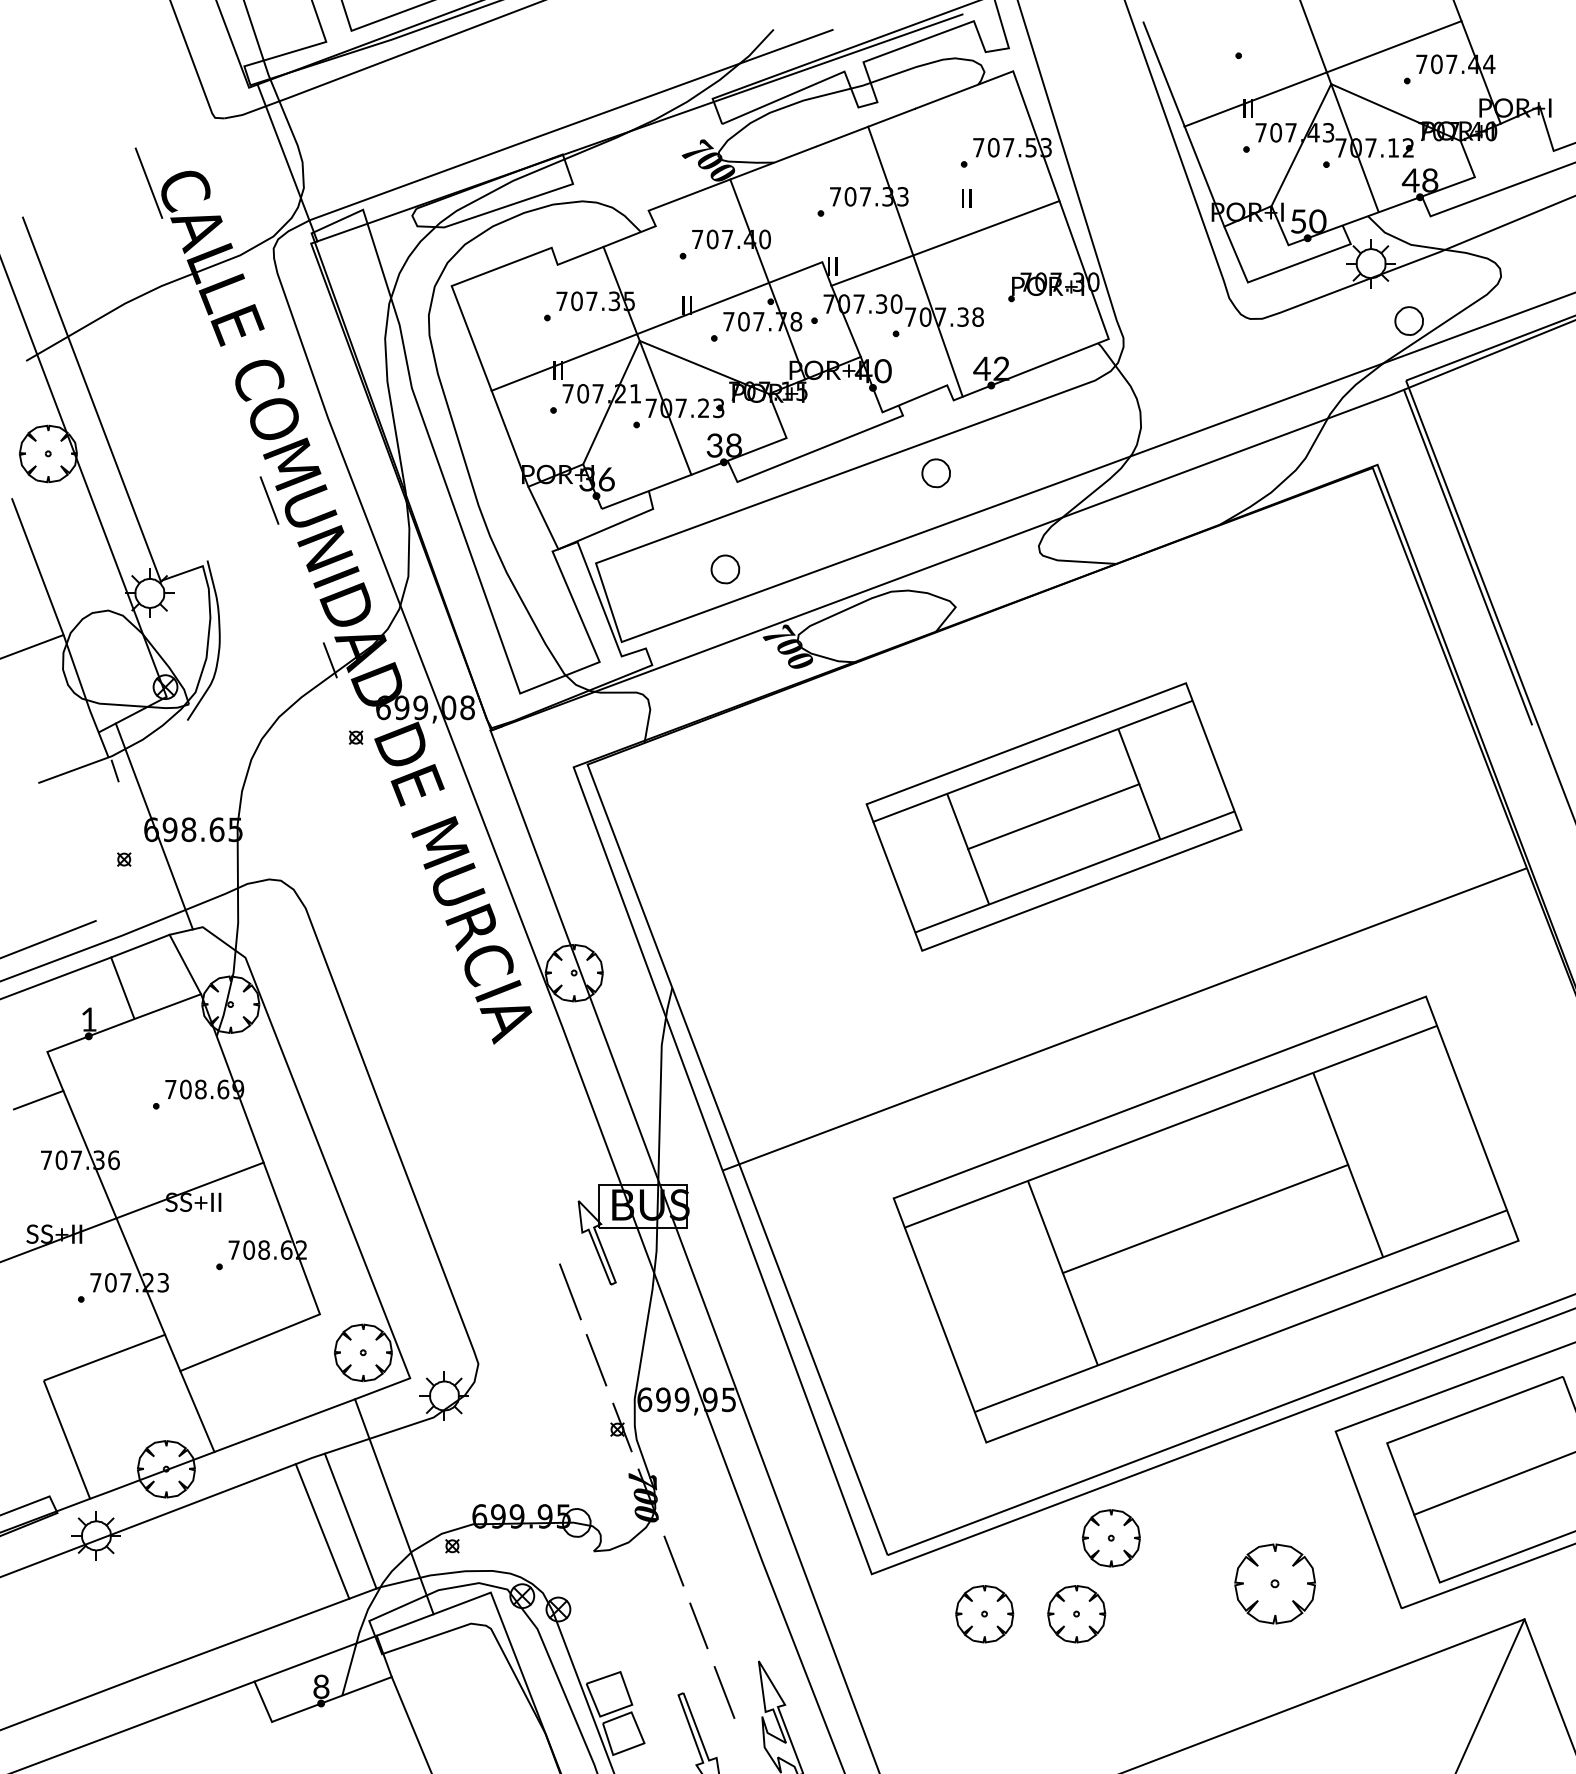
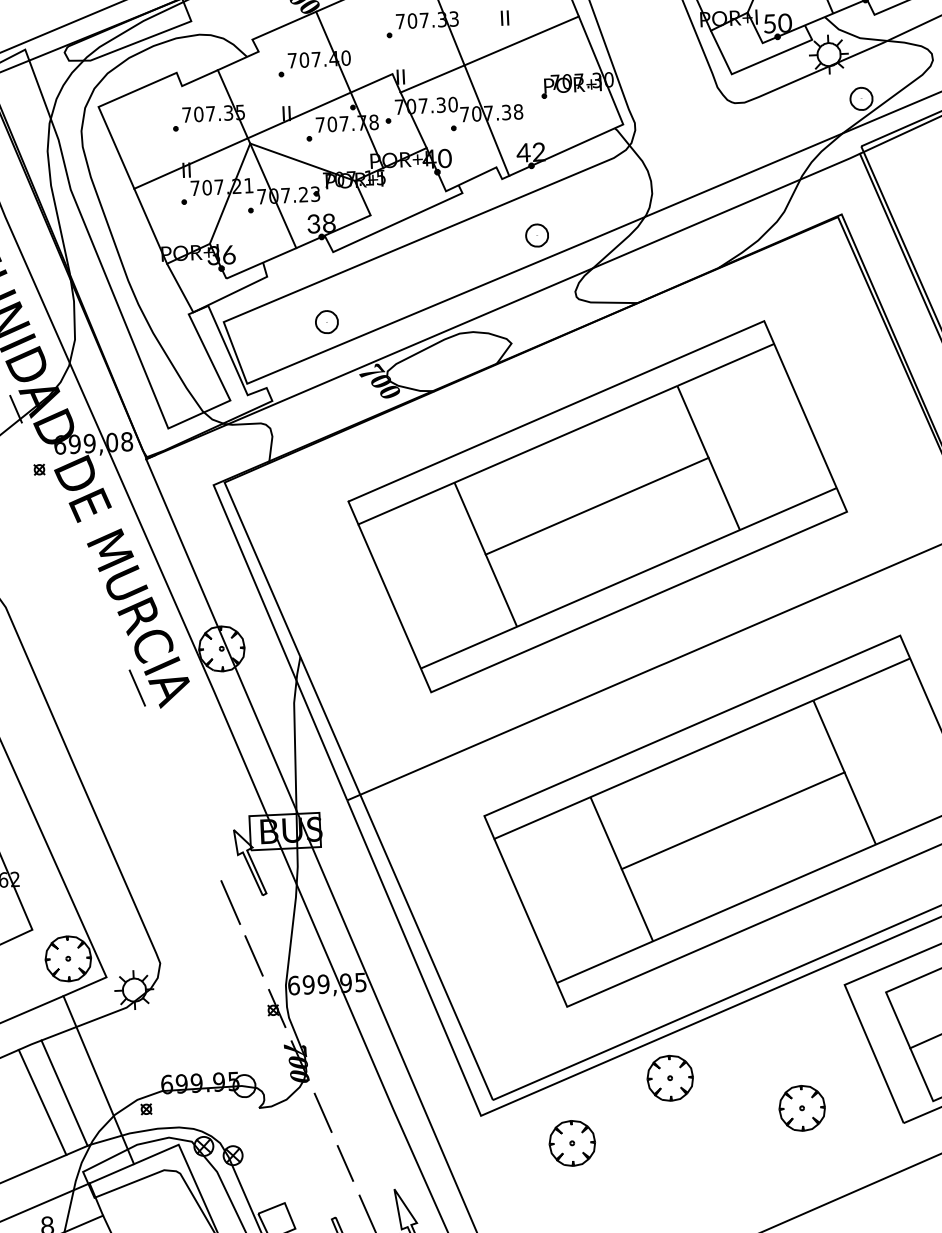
part: (935, 473) -> (536, 235), moved
part: (1053, 816) -> (597, 506), size x1.67
line: (465, 1016) -> (136, 687), added
part: (1274, 1583) -> (801, 1108), size x0.71
part: (1076, 1614) -> (645, 1140), removed

